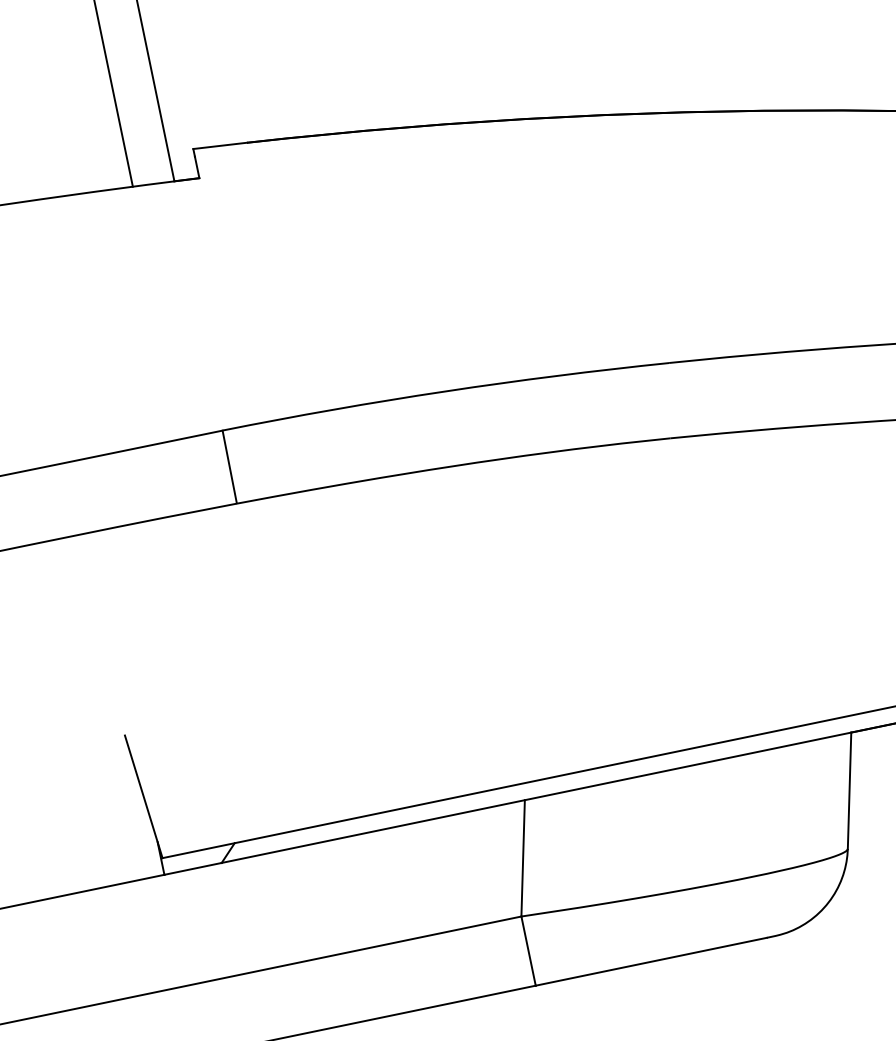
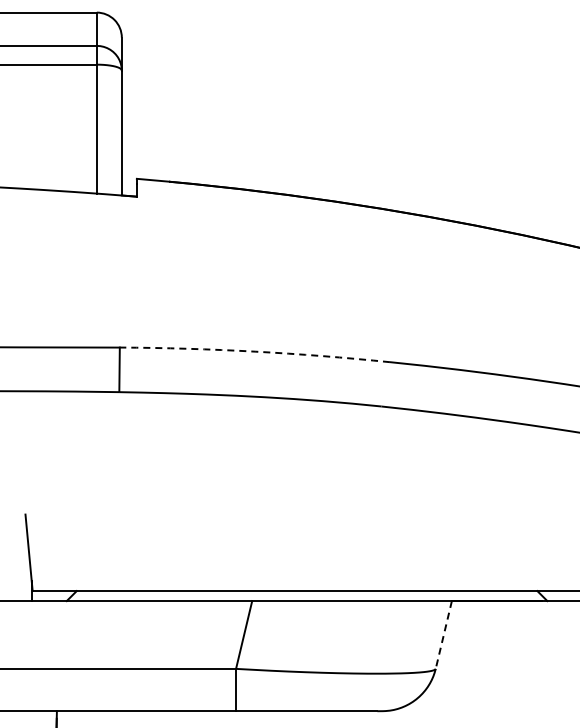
arc: (445, 391) -> (255, 351), solid -> dashed
line: (848, 790) -> (443, 634), solid -> dashed

